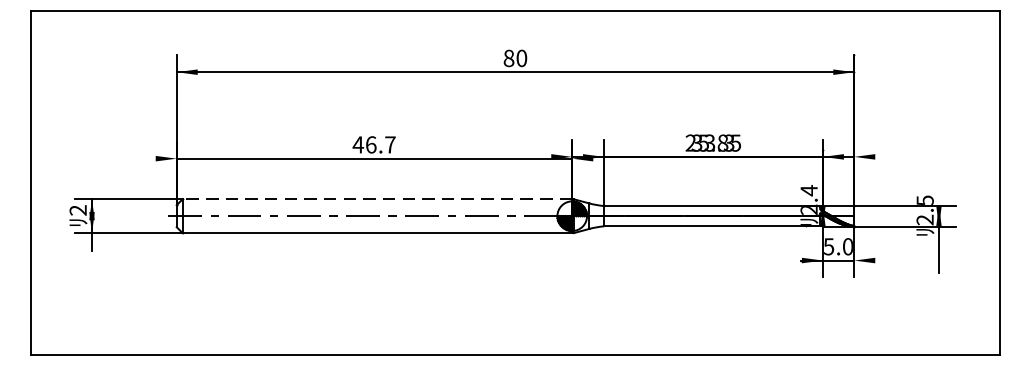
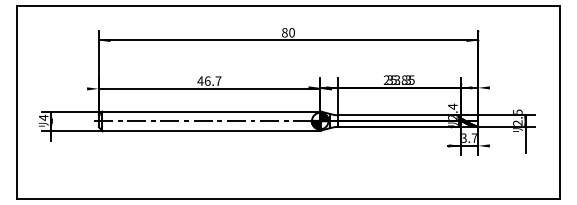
line: (376, 199) -> (210, 111), dashed -> solid
text: (77, 209) -> (43, 117), 2 -> 4
text: (838, 245) -> (469, 137), 5.0 -> 3.7

